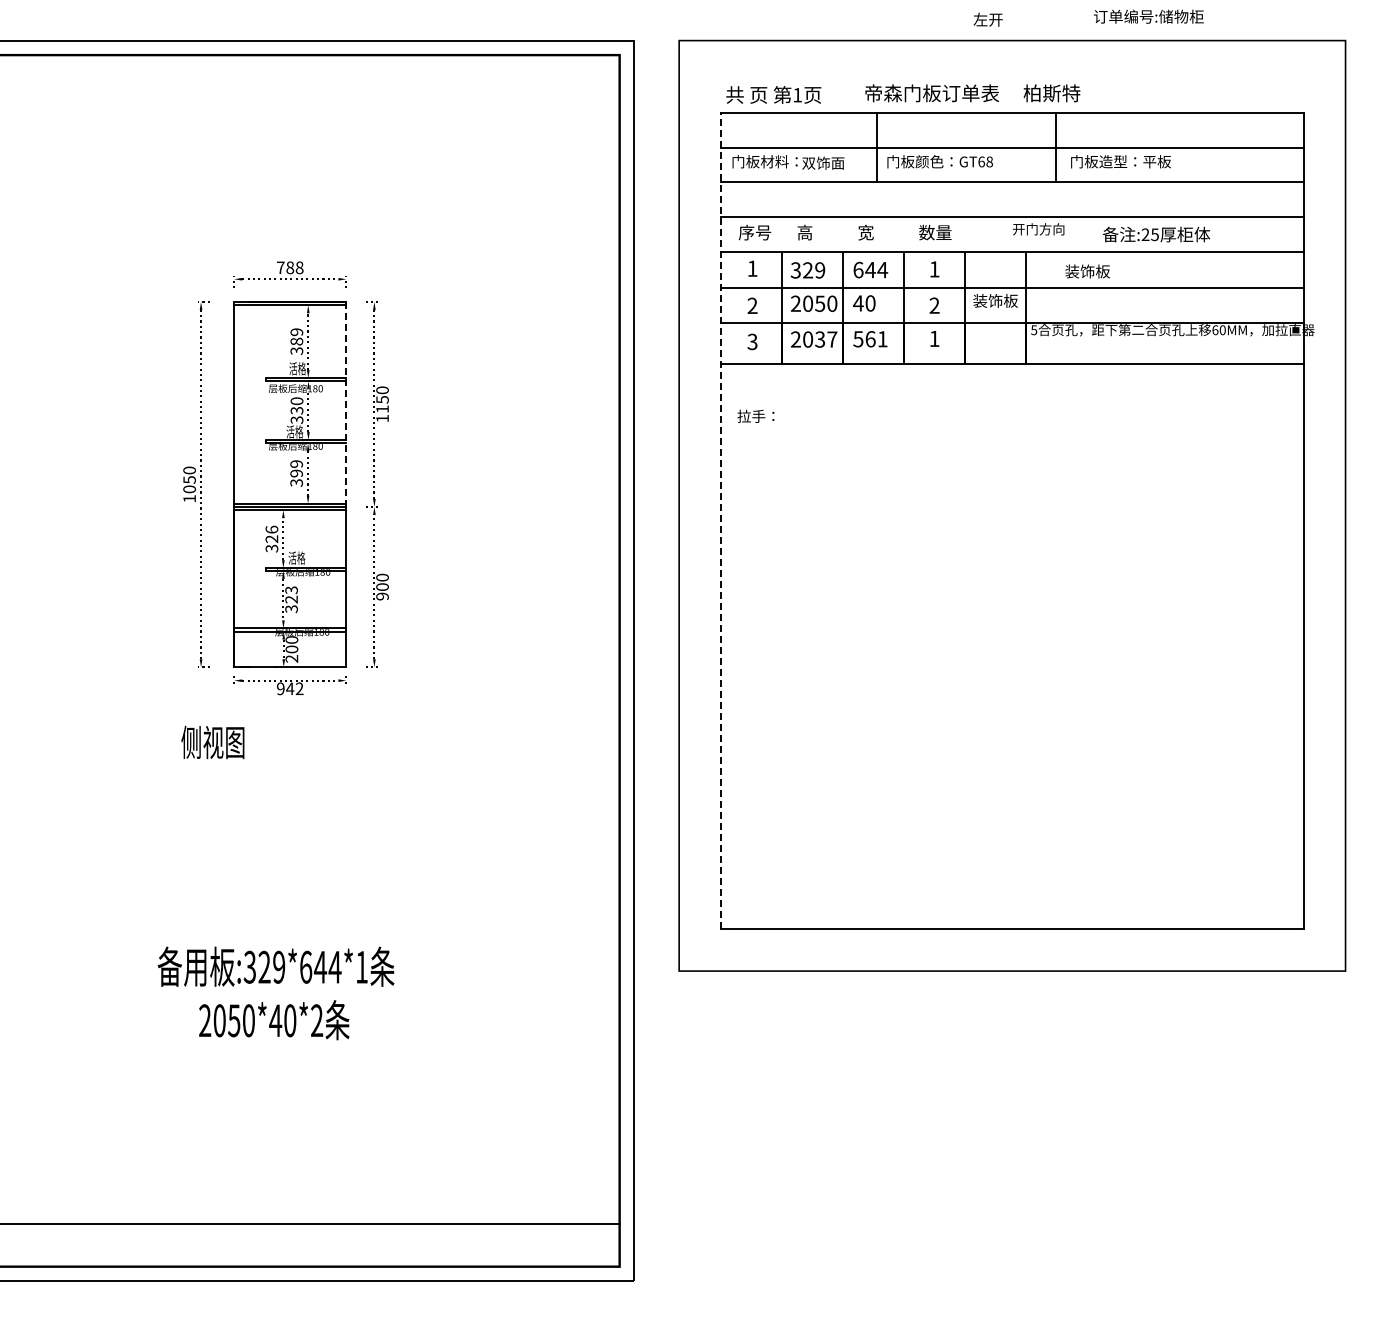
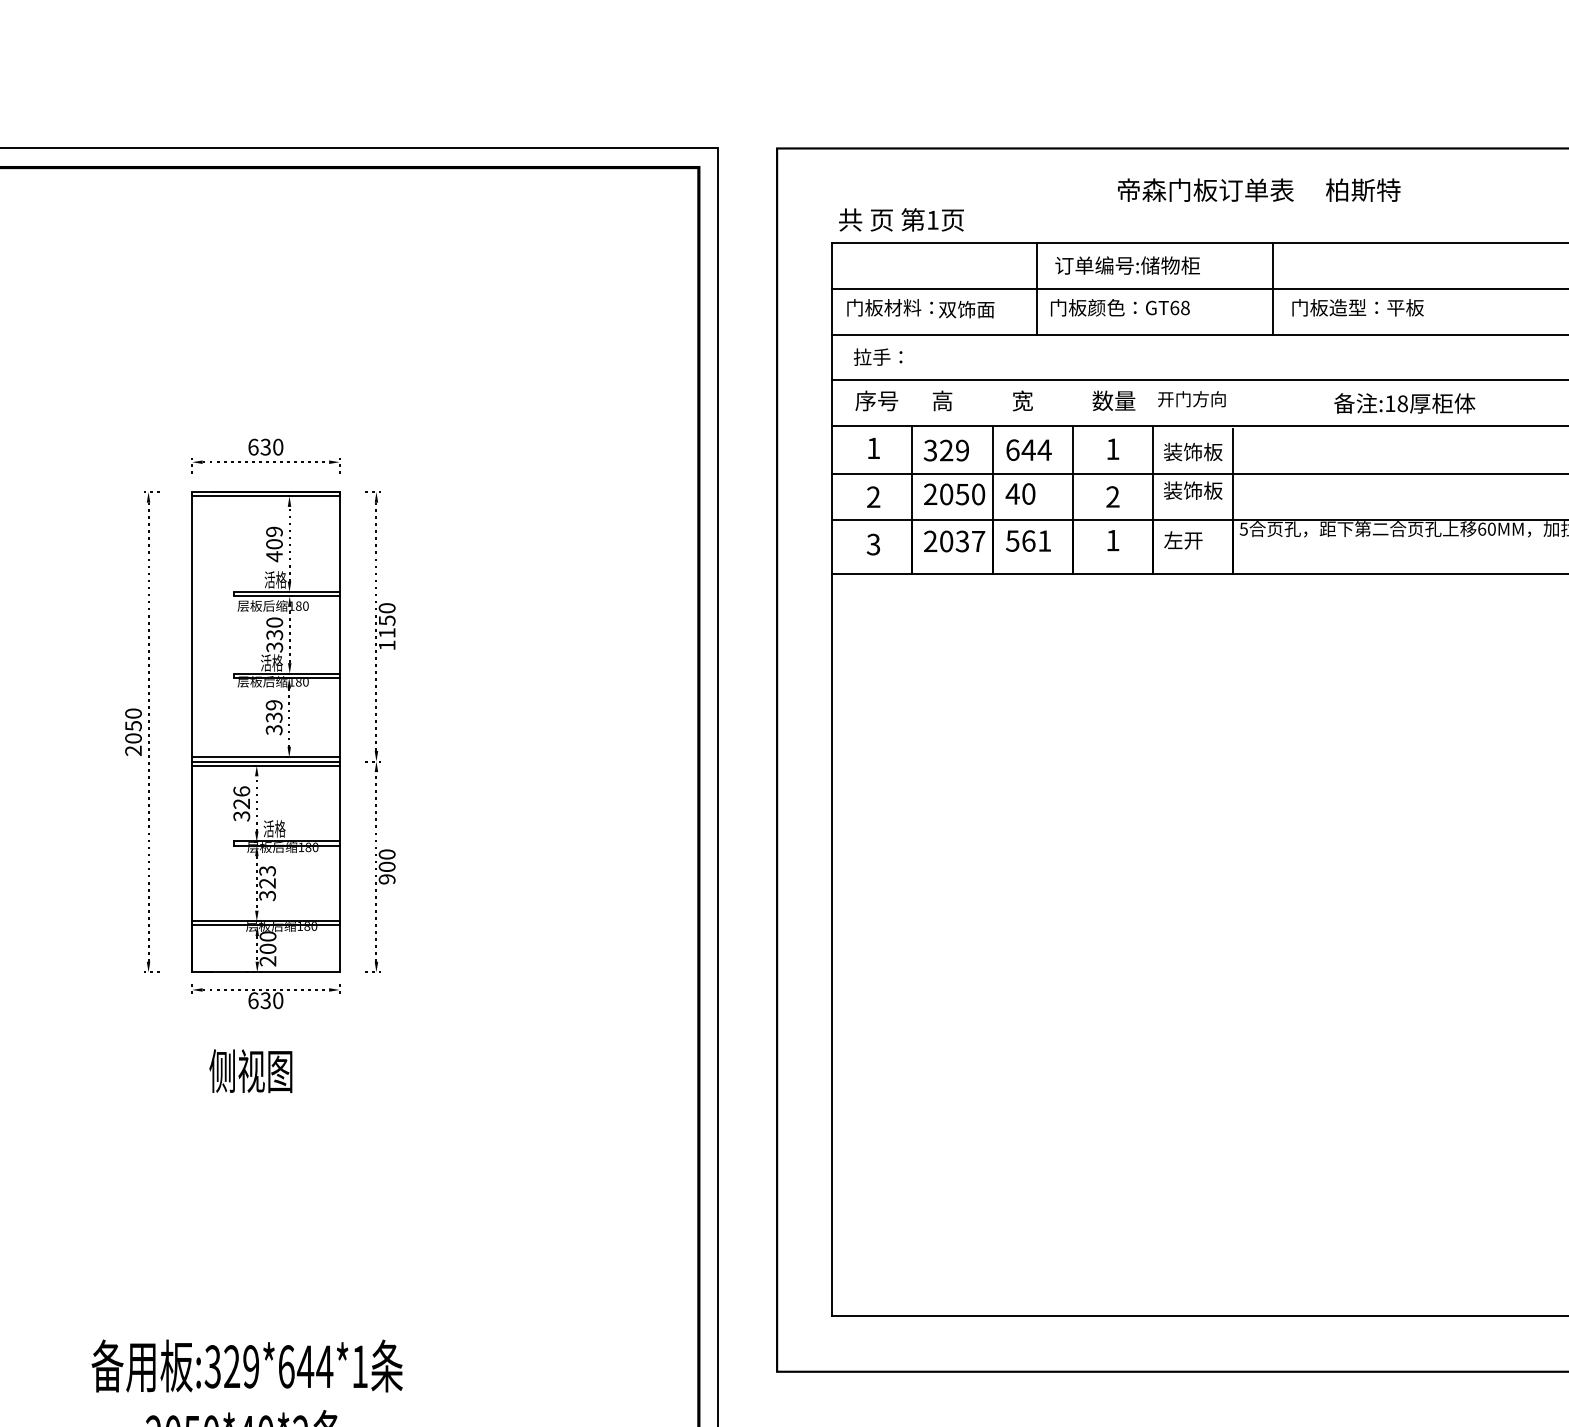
text: (1148, 16) -> (1127, 265), moved
text: (987, 19) -> (1182, 540), moved
text: (972, 93) -> (1258, 190), moved
text: (1038, 229) -> (1191, 399), moved
text: (1149, 234) -> (1395, 403), 25 -> 18
text: (290, 267) -> (266, 446), 788 -> 630
text: (1087, 271) -> (1193, 452), moved
text: (296, 346) -> (274, 550), 389 -> 409
line: (346, 404) -> (339, 626), dashed -> solid
text: (755, 415) -> (877, 356), moved
text: (296, 473) -> (274, 717), 399 -> 339
text: (189, 498) -> (133, 750), 1050 -> 2050
line: (721, 520) -> (832, 779), dashed -> solid
text: (290, 688) -> (266, 1000), 942 -> 630
text: (212, 742) -> (250, 1071), moved

